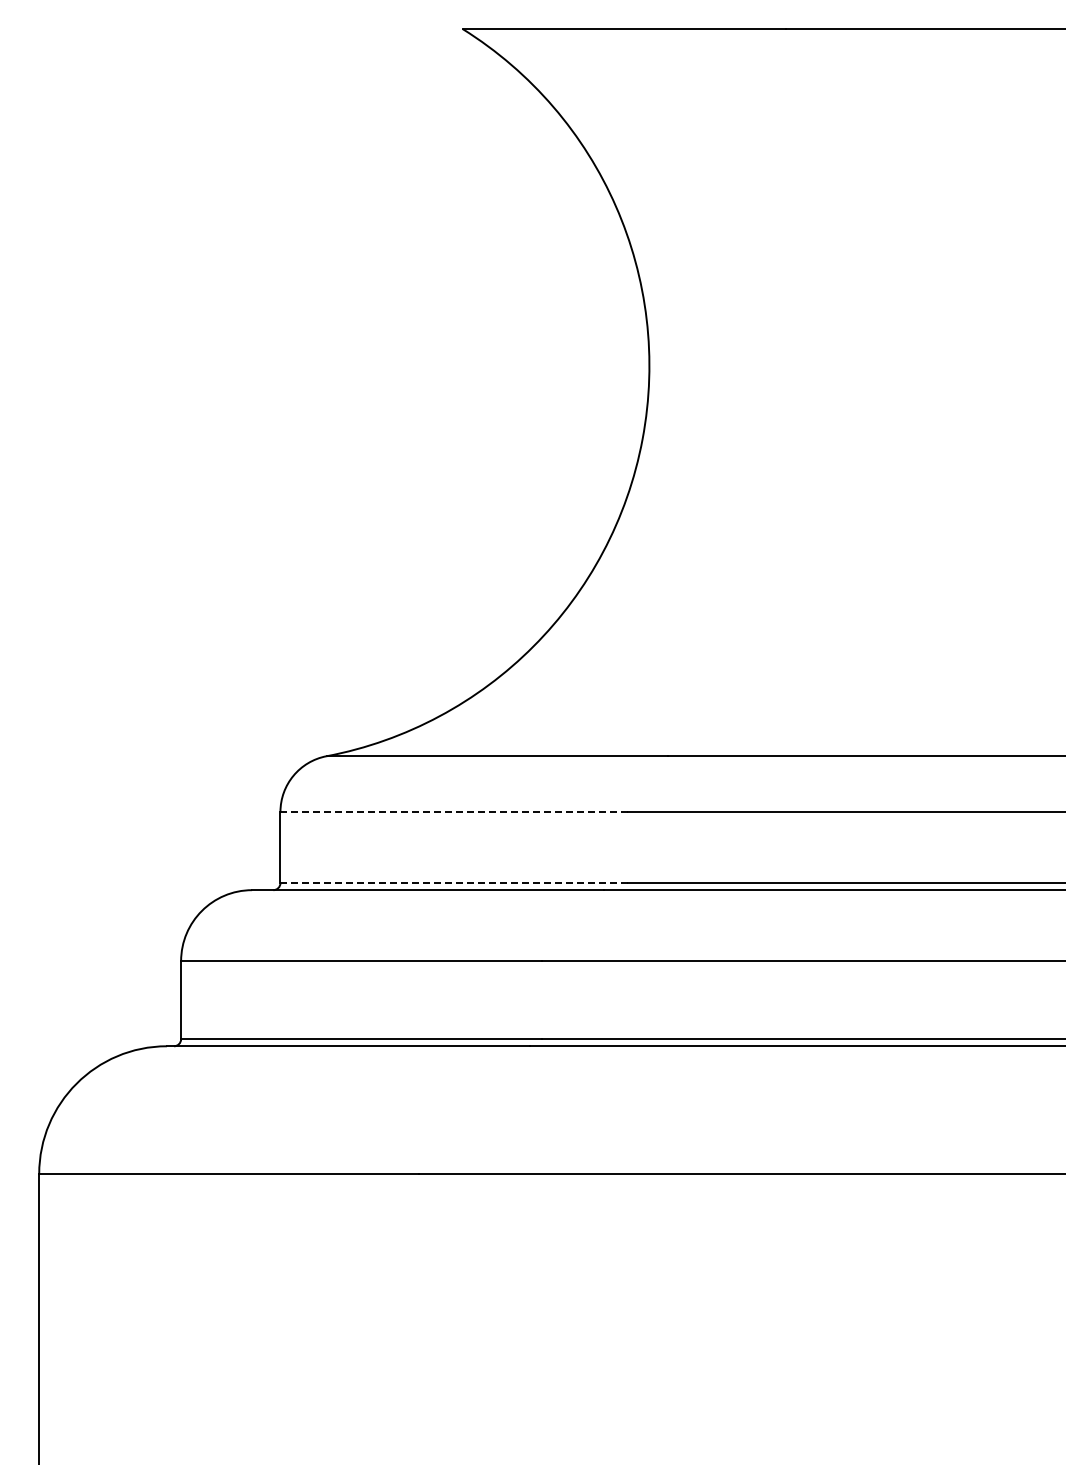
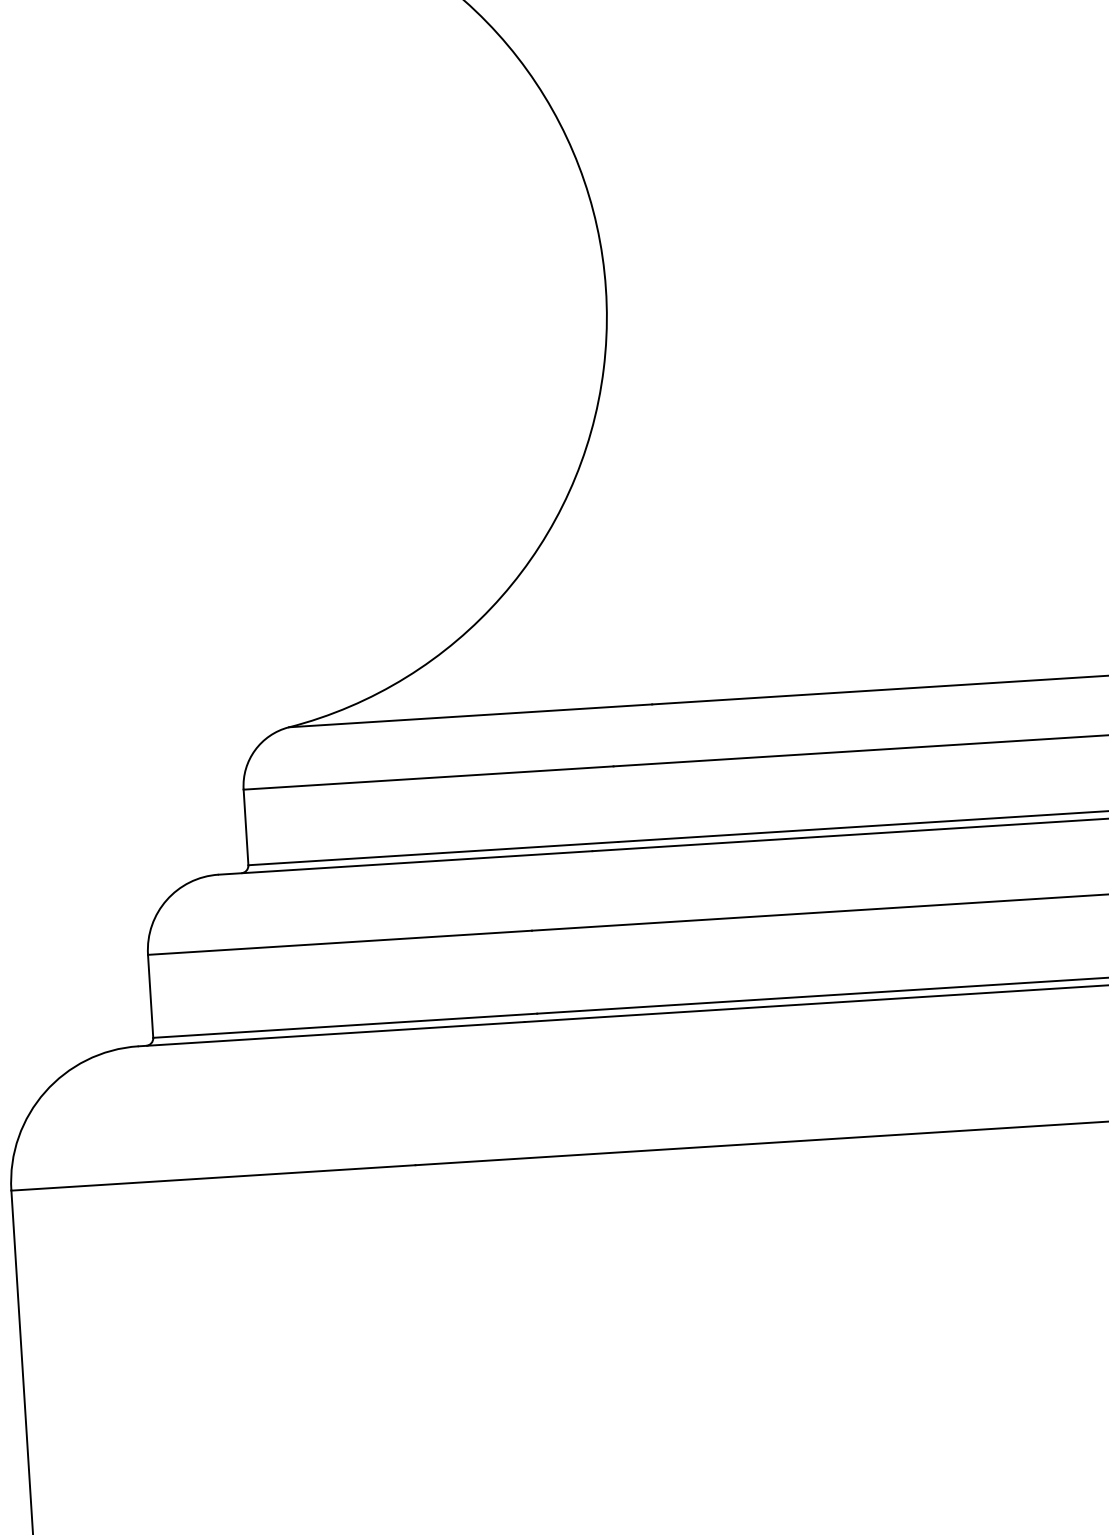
line: (454, 811) -> (428, 777), dashed -> solid
line: (454, 883) -> (433, 854), dashed -> solid

